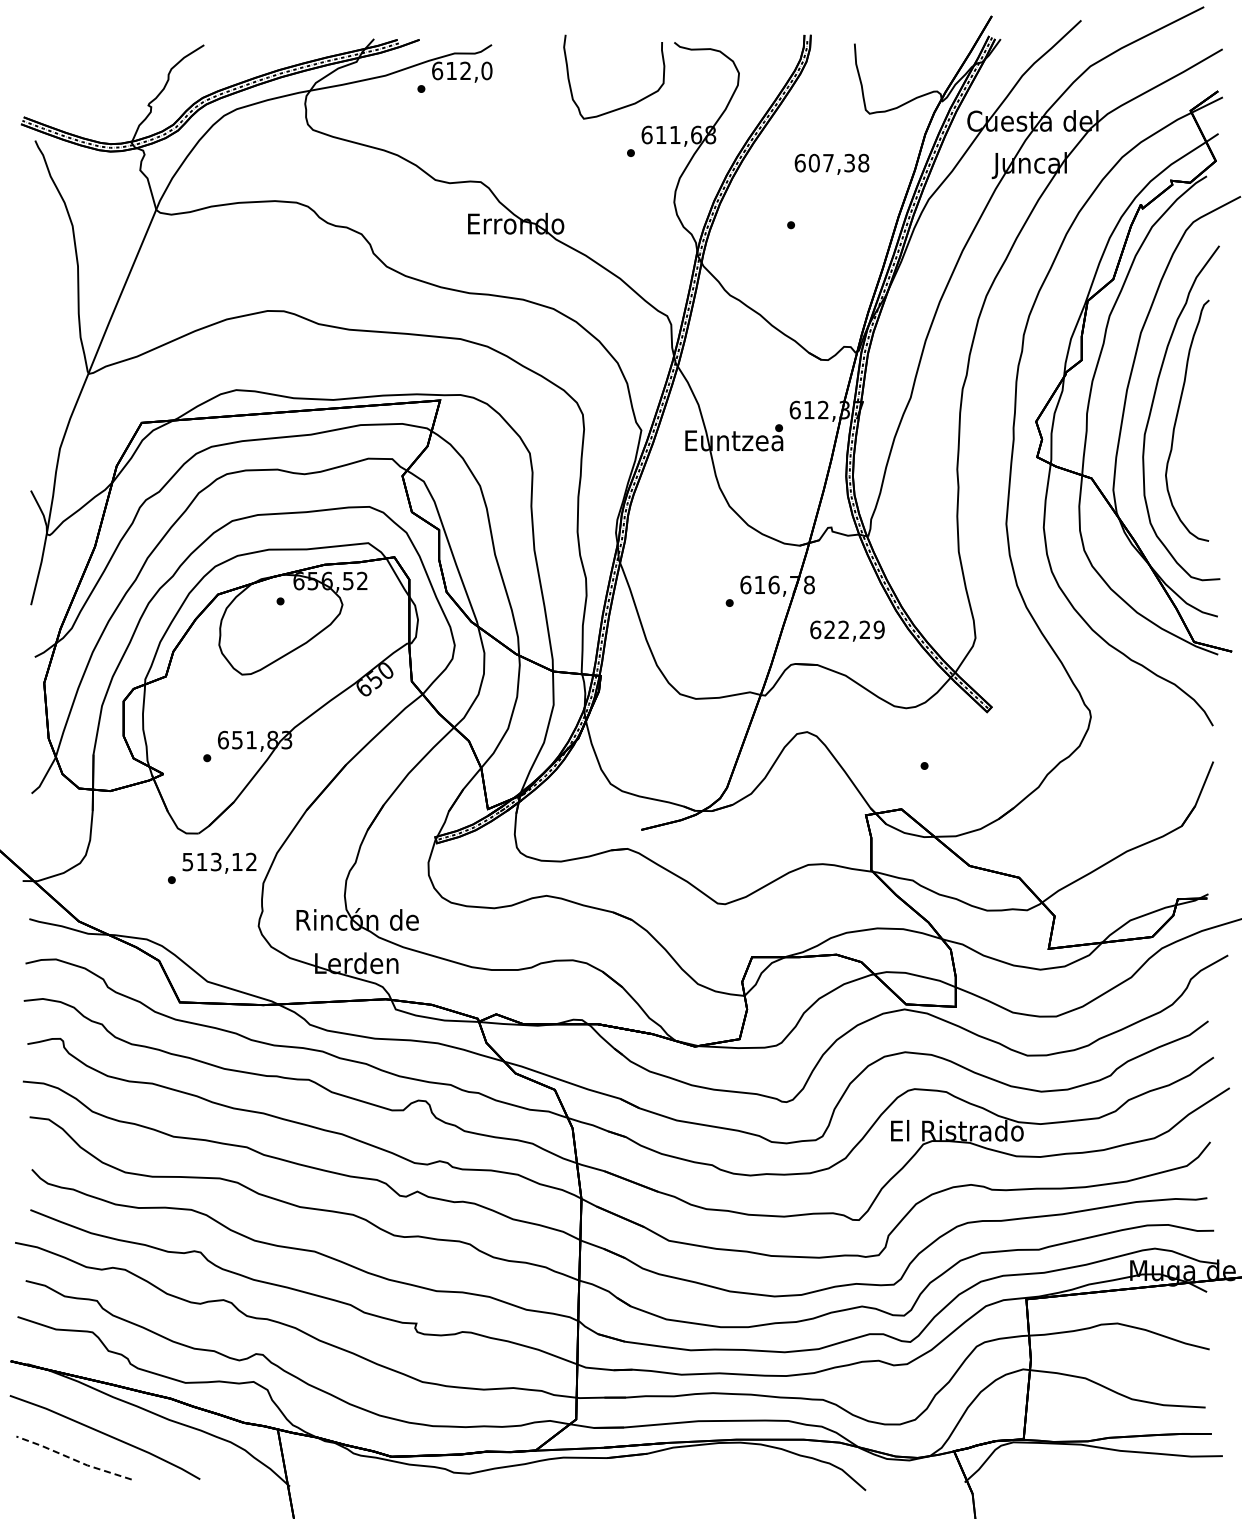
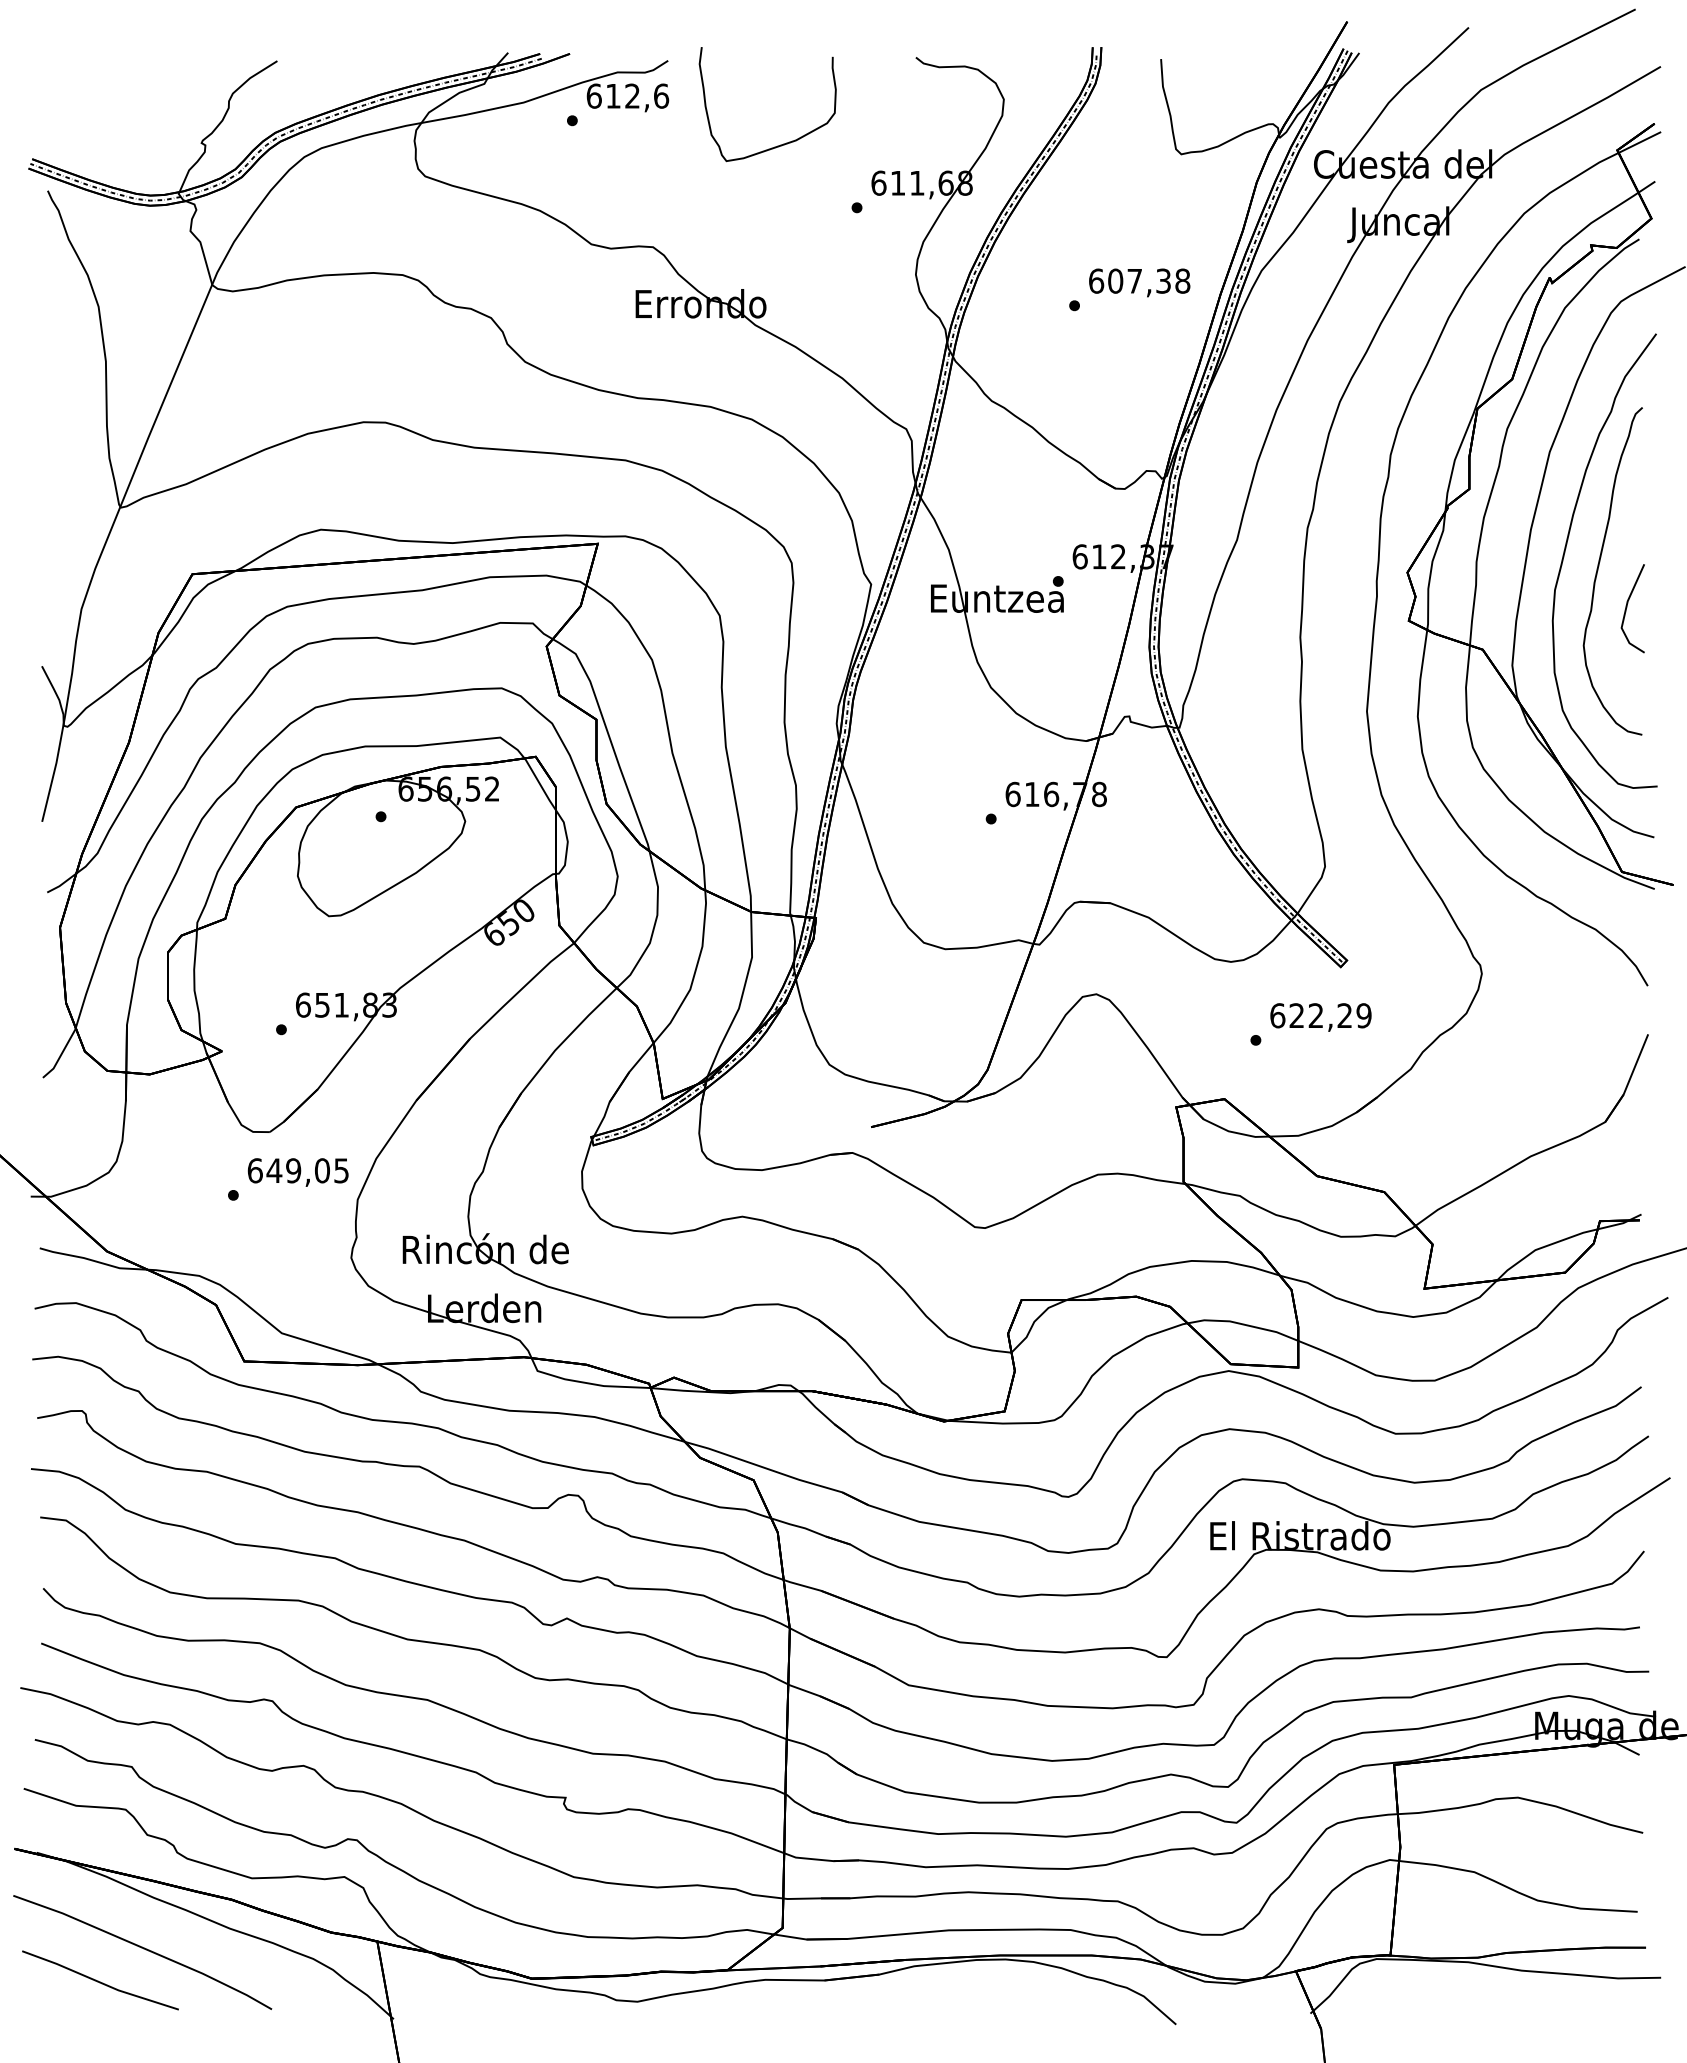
text: (486, 70) -> (660, 95), 612,0 -> 612,6
curve: (625, 105) -> (783, 143), moved
text: (831, 163) -> (1138, 281), moved
line: (1198, 447) -> (1627, 607), added
text: (847, 630) -> (1320, 1016), moved
text: (219, 861) -> (298, 1170), 513,12 -> 649,05
line: (73, 1459) -> (99, 1982), dashed -> solid

